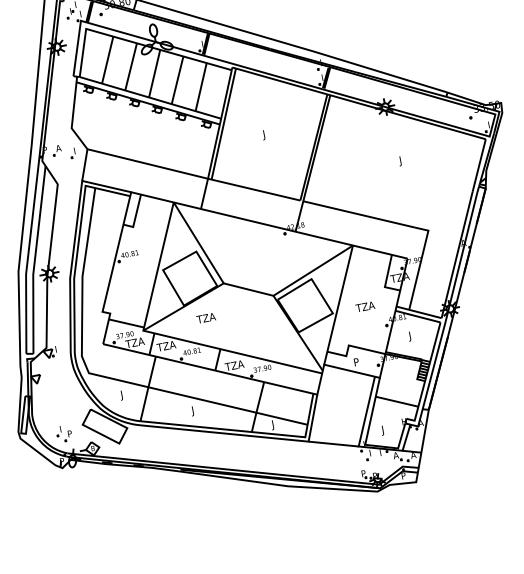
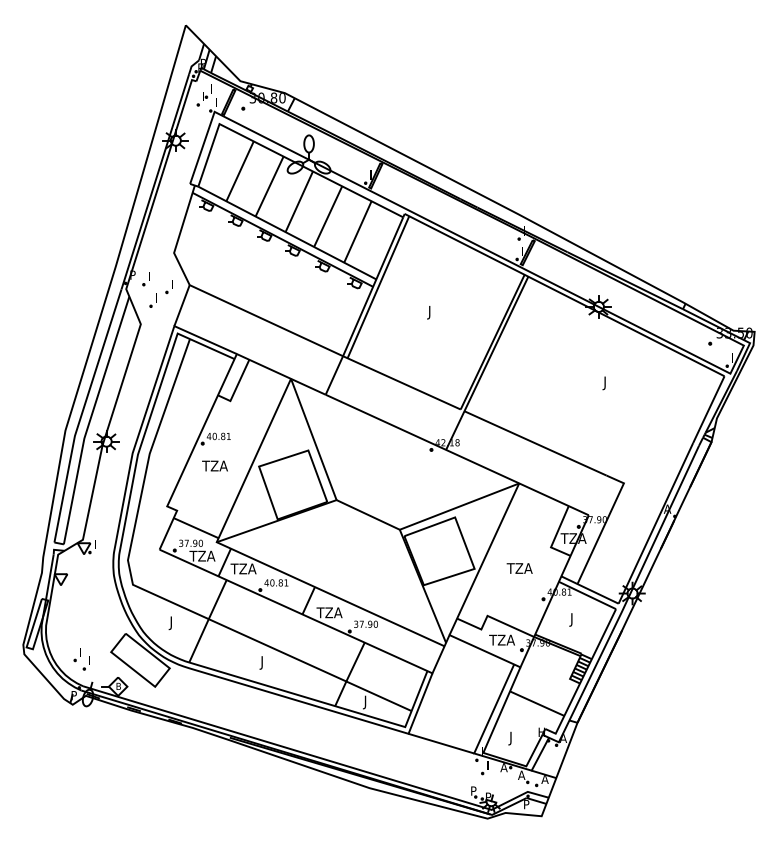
text: (57, 148) -> (150, 276), A -> I
part: (62, 165) -> (152, 300), added
text: (205, 317) -> (214, 465), moved
text: (362, 360) -> (501, 639), P -> TZA
text: (69, 433) -> (91, 660), P -> I
text: (381, 452) -> (503, 767), I -> A

